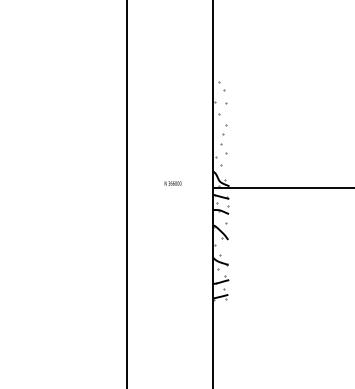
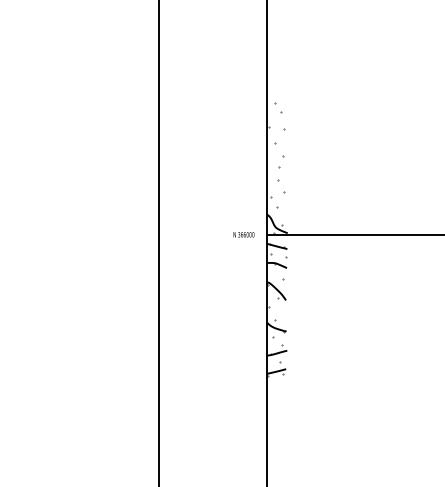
text: (172, 183) -> (243, 234), moved

